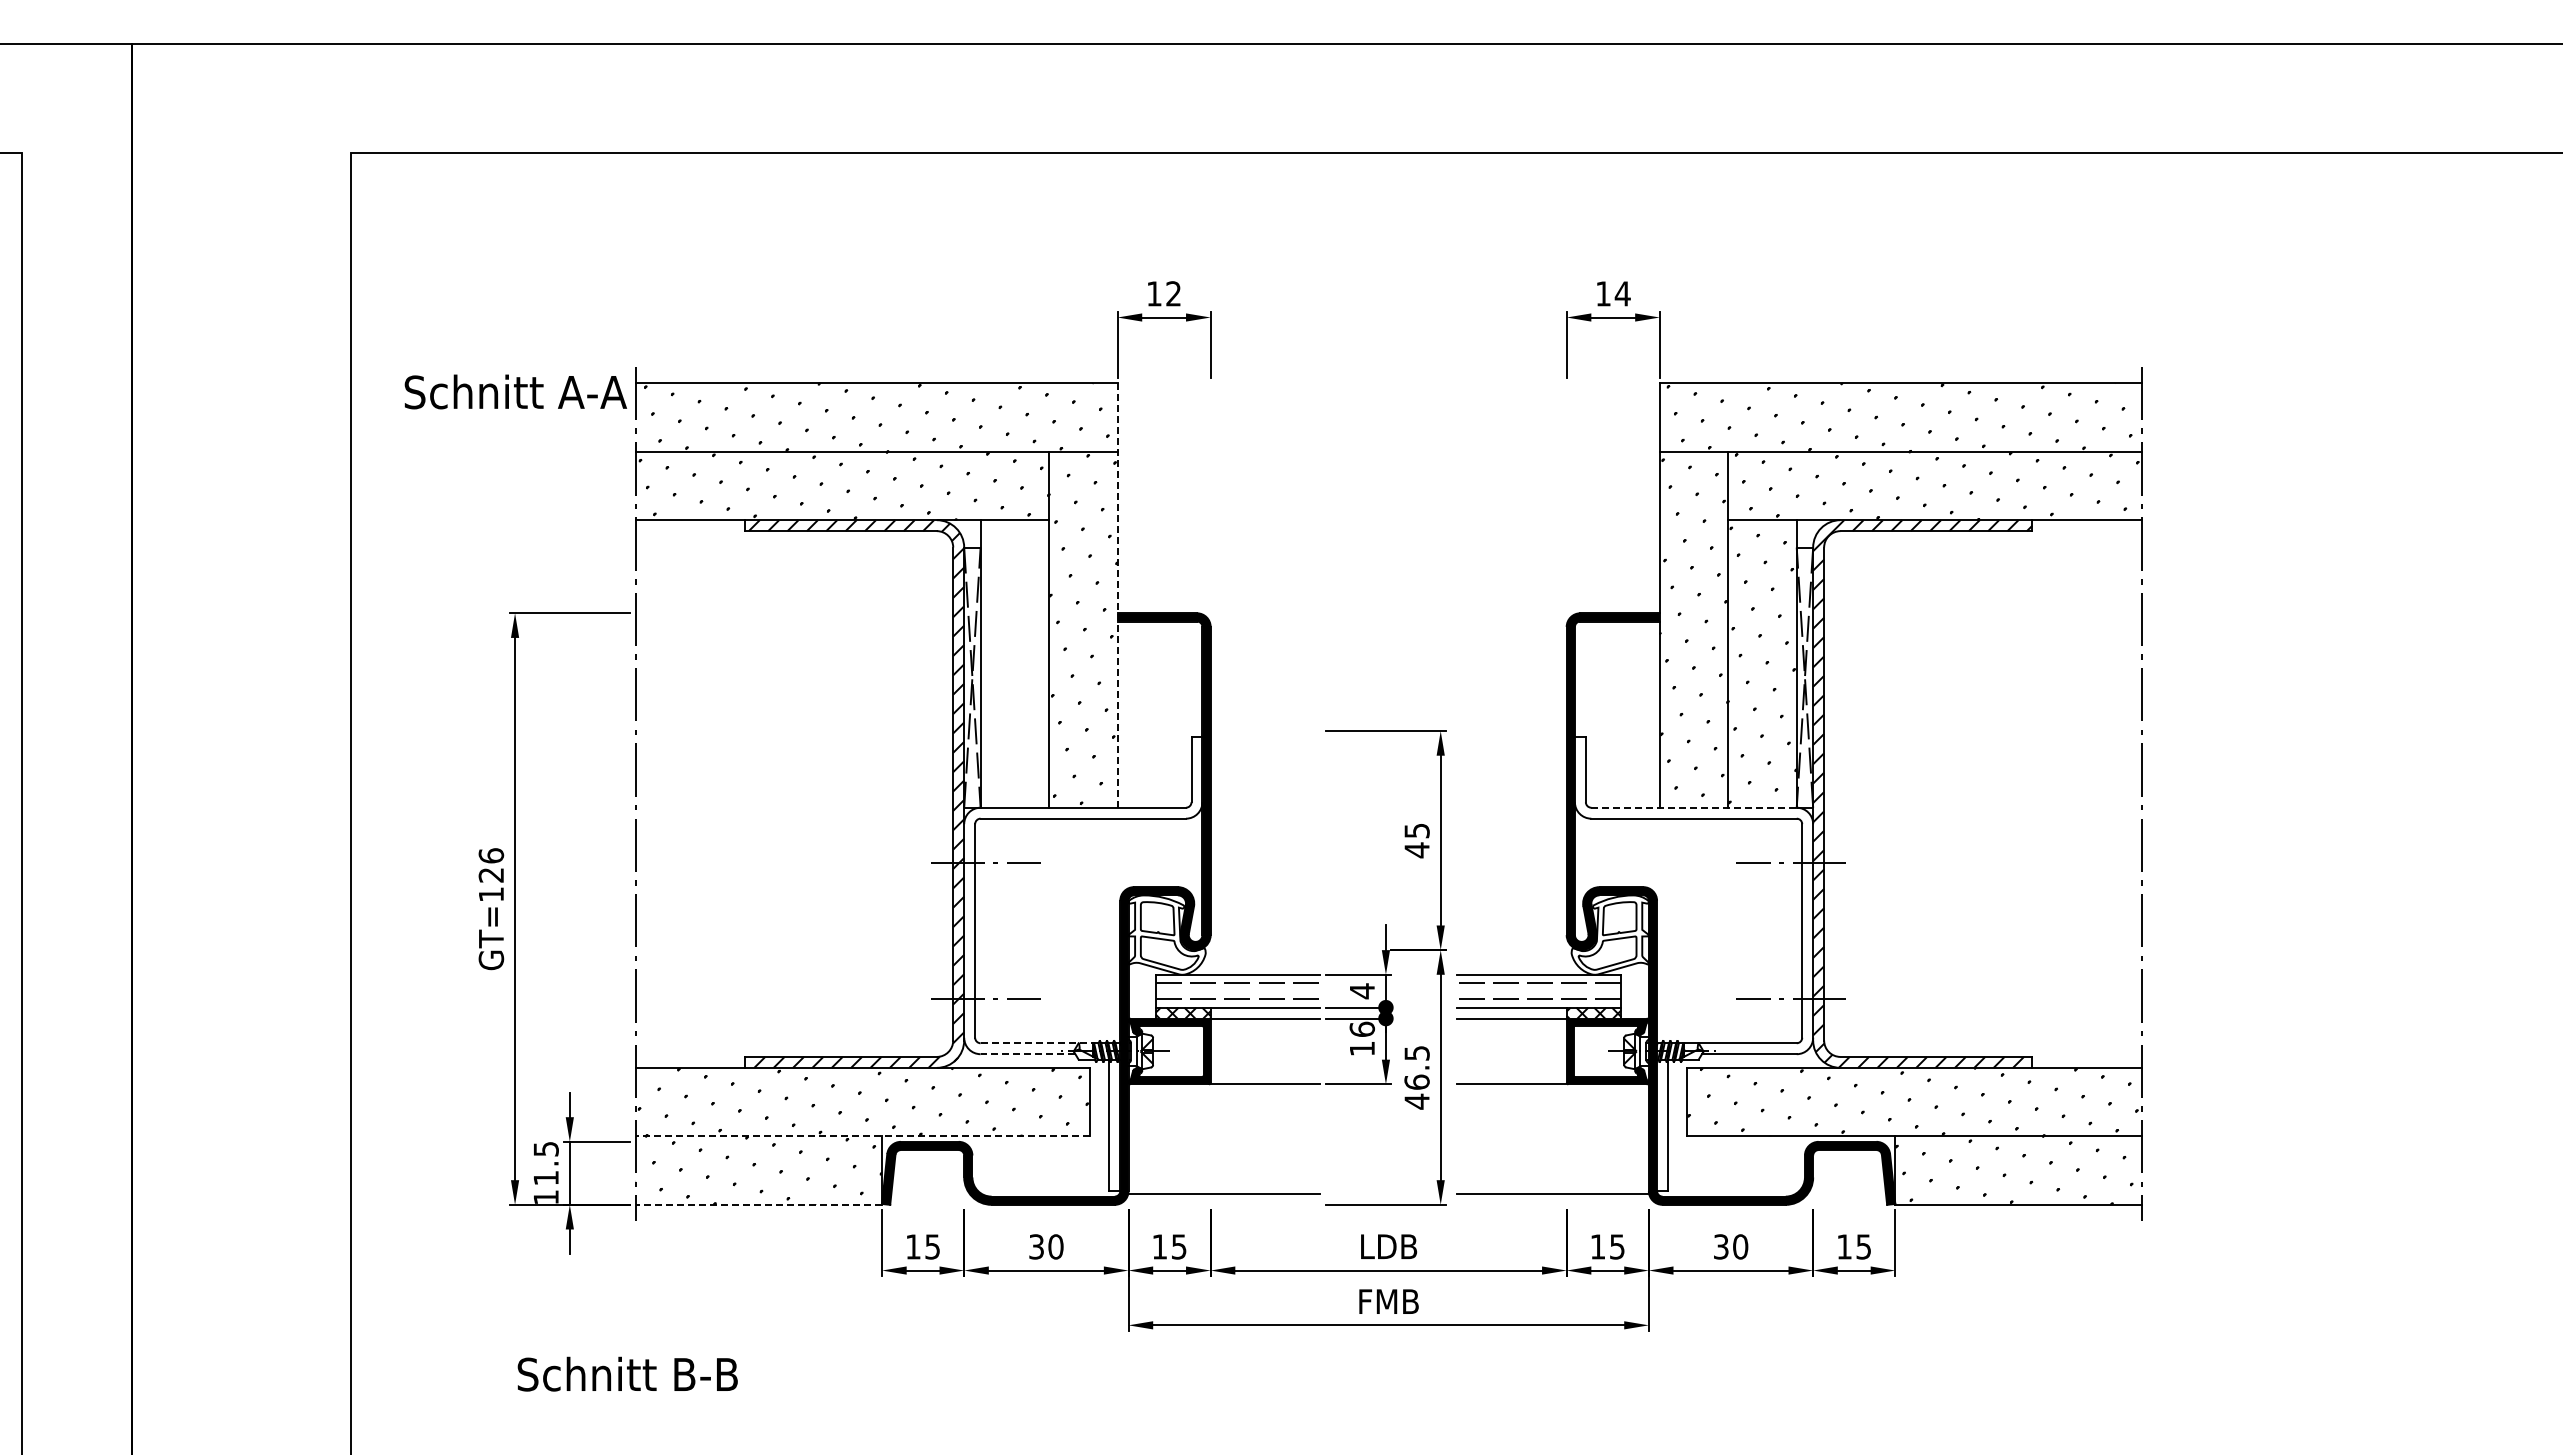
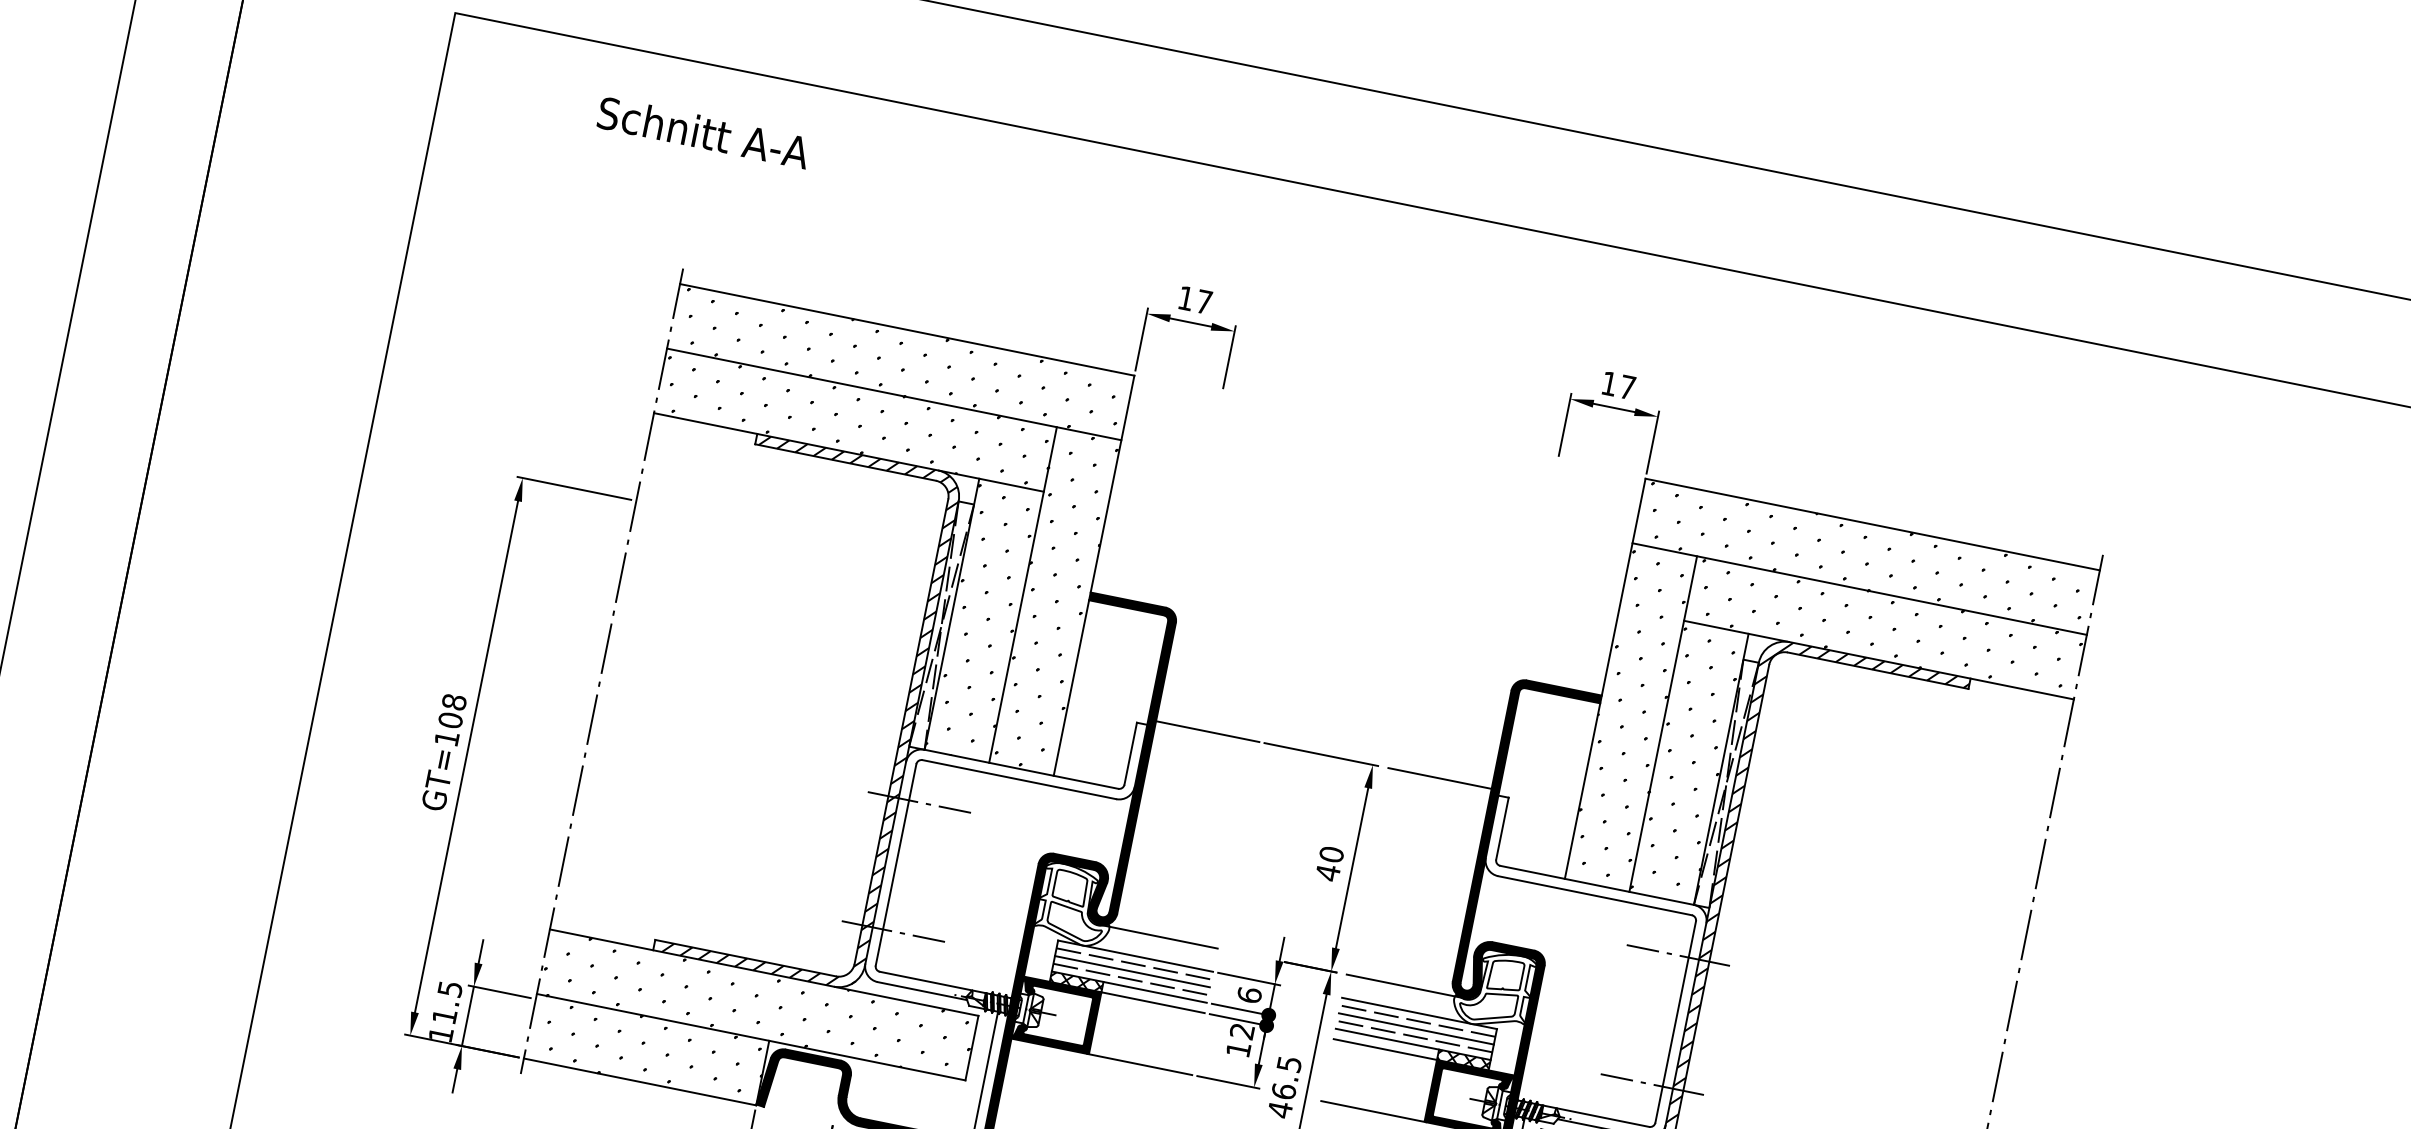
text: (1173, 293) -> (1204, 301), 12 -> 17
text: (1622, 293) -> (1627, 387), 14 -> 17
text: (515, 391) -> (703, 132), moved
line: (1117, 595) -> (1094, 575), dashed -> solid
hatch: (1014, 666) -> (983, 623), added
line: (1265, 731) -> (1207, 732), added
line: (1511, 731) -> (1439, 778), added
line: (1694, 807) -> (1597, 885), dashed -> solid
text: (1416, 830) -> (1331, 854), 45 -> 40
text: (491, 865) -> (452, 711), GT=126 -> GT=108
line: (1257, 950) -> (1158, 936), added
line: (1519, 950) -> (1405, 986), added
line: (1237, 991) -> (1131, 971), added
text: (1362, 991) -> (1249, 995), 4 -> 6
line: (1539, 991) -> (1416, 1029), added
text: (1361, 1028) -> (1241, 1030), 16 -> 12
line: (1039, 1043) -> (935, 983), dashed -> solid
line: (1027, 1054) -> (921, 991), dashed -> solid
line: (862, 1136) -> (750, 1037), dashed -> solid
line: (758, 1204) -> (639, 1081), dashed -> solid

